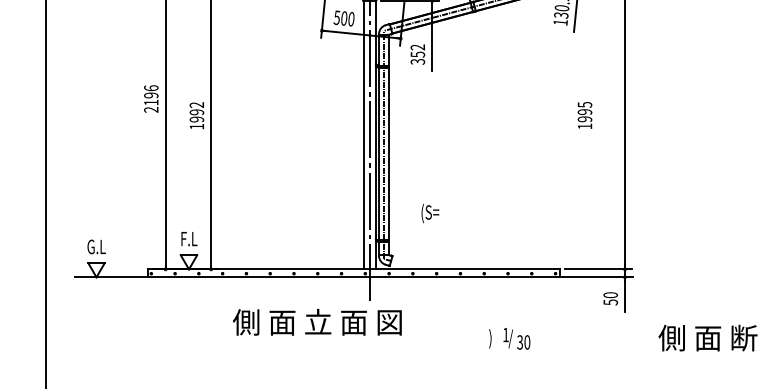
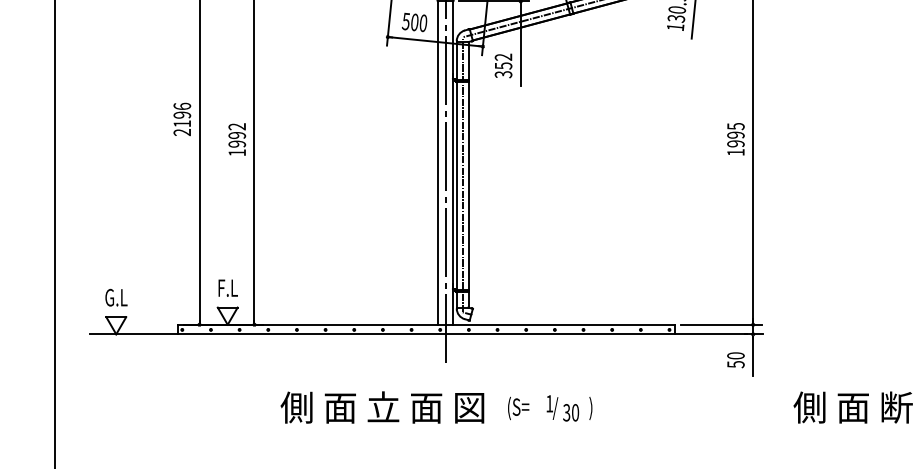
text: (584, 115) -> (735, 139), moved
text: (430, 213) -> (518, 408), moved
text: (317, 322) -> (382, 407), moved
text: (516, 338) -> (562, 408), moved

